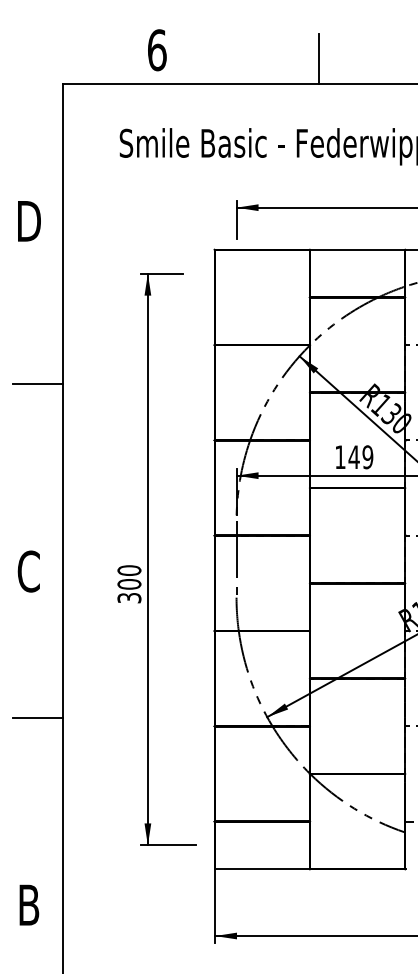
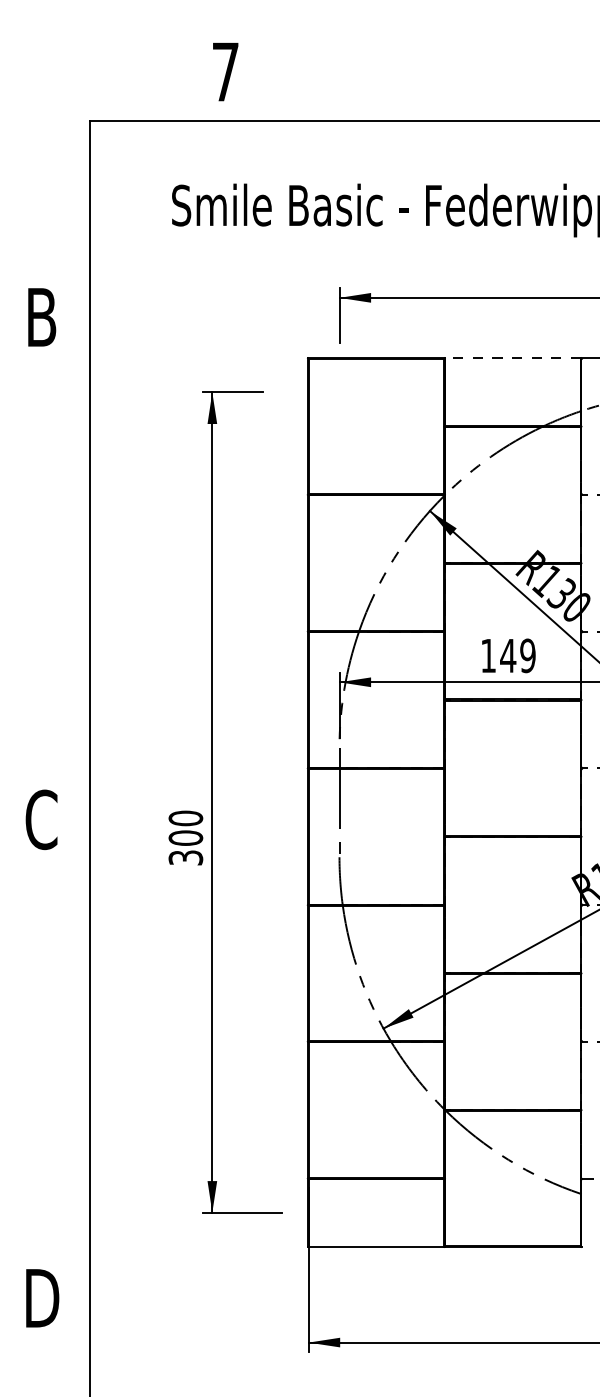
text: (157, 50) -> (226, 72), 6 -> 7
line: (319, 59) -> (458, 85), removed
text: (29, 221) -> (42, 317), D -> B
line: (357, 249) -> (513, 357), solid -> dashed
line: (37, 384) -> (54, 551), removed
line: (37, 717) -> (54, 1029), removed
text: (29, 904) -> (42, 1297), B -> D

